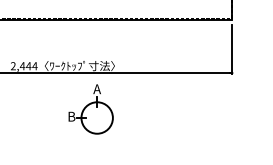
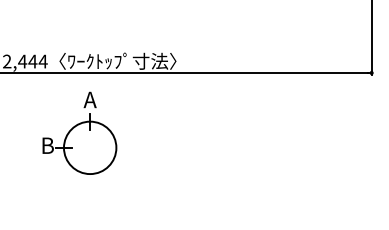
part: (90, 109) -> (79, 133), moved

